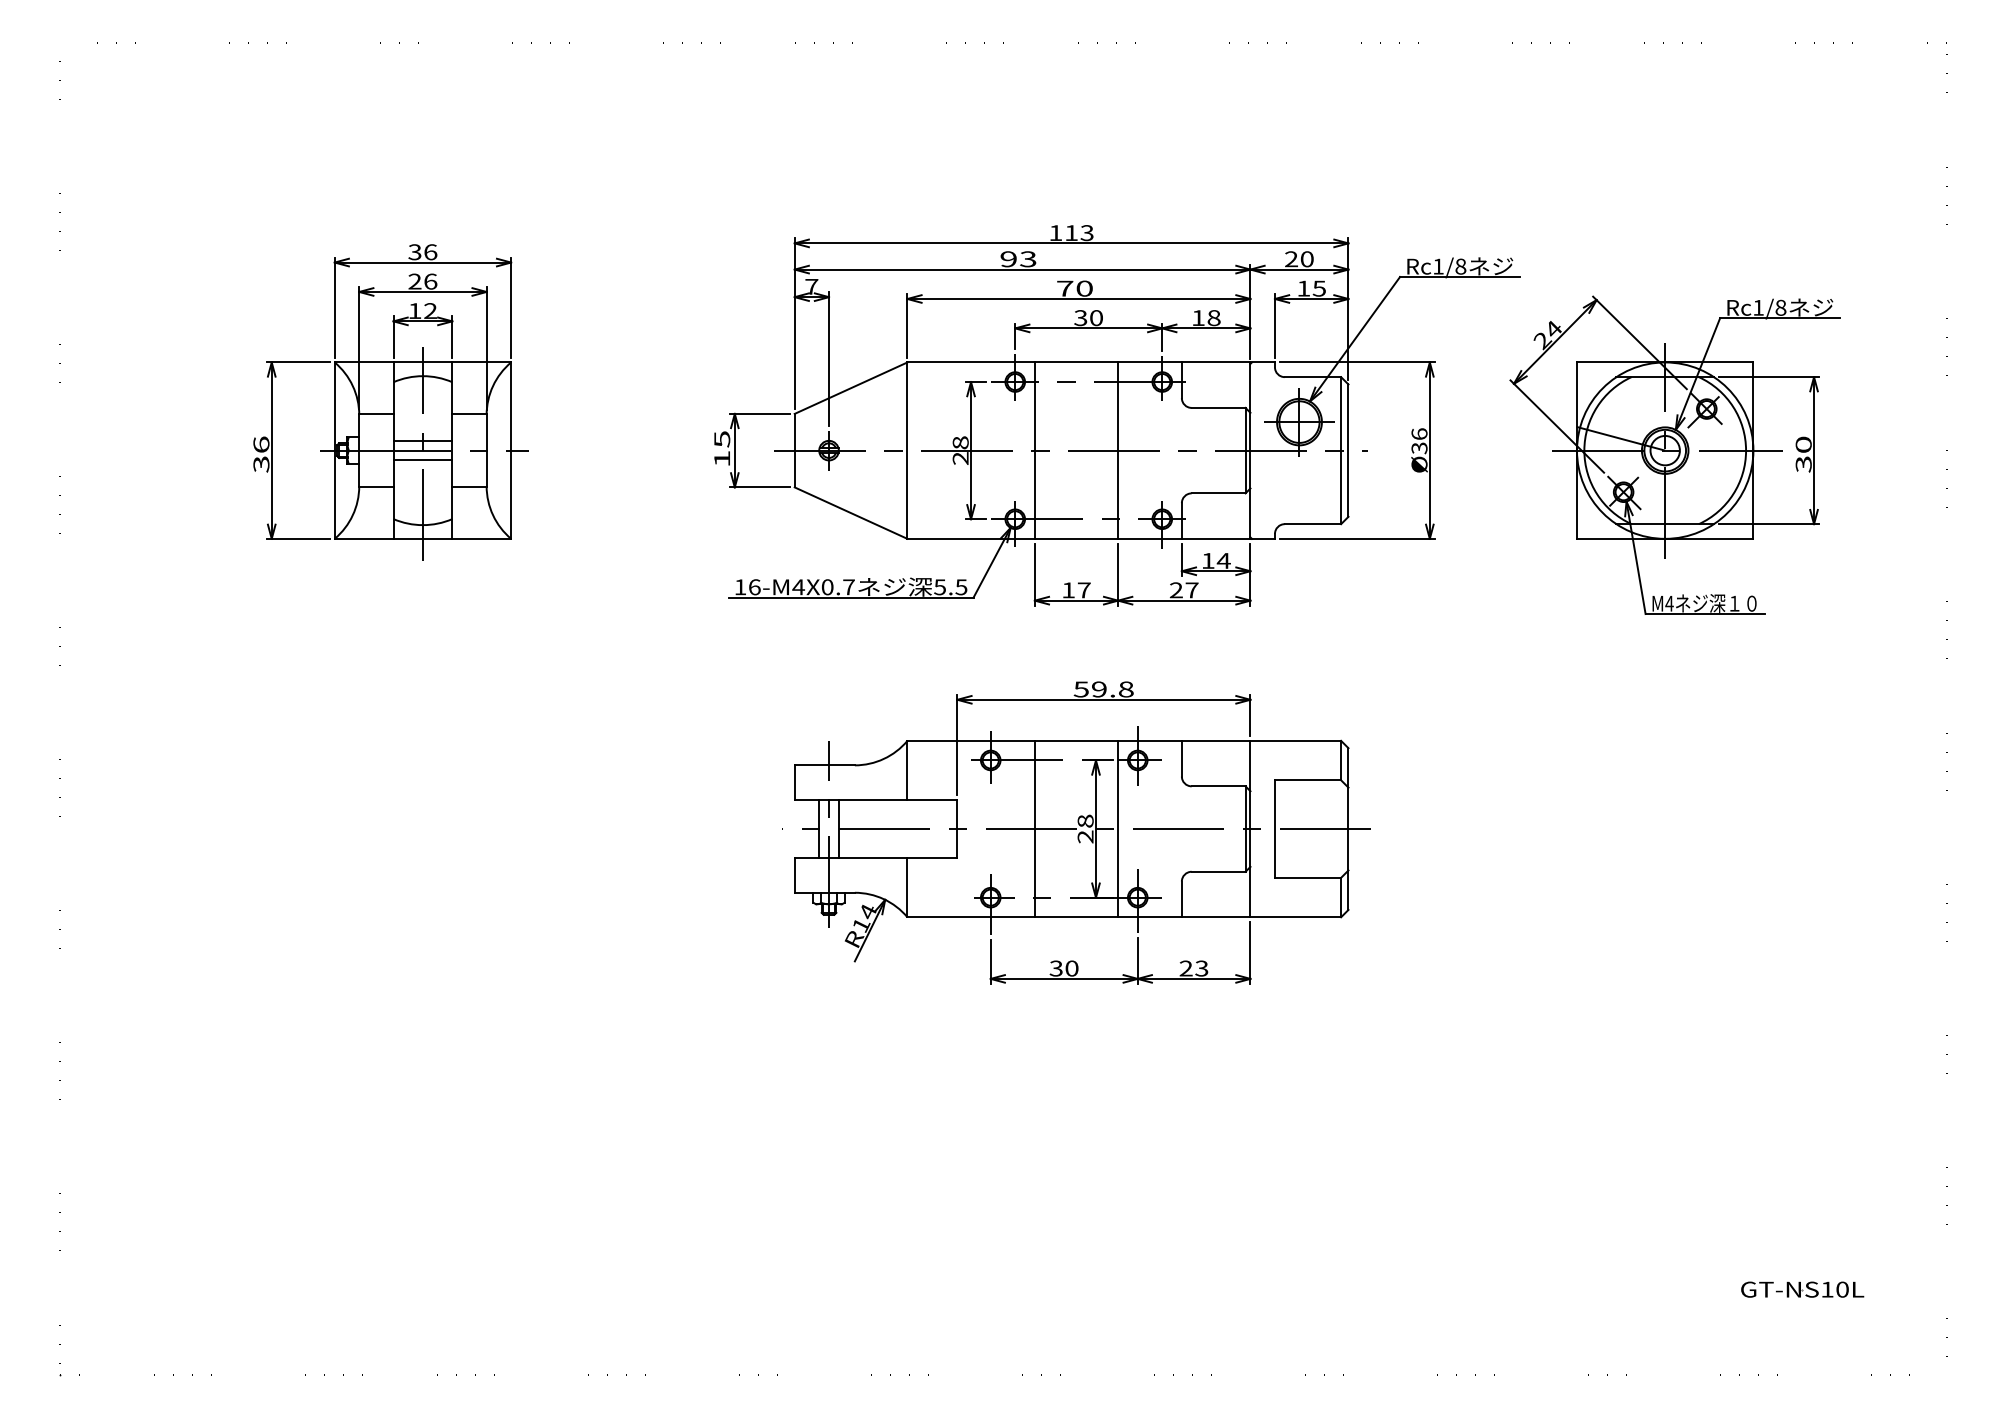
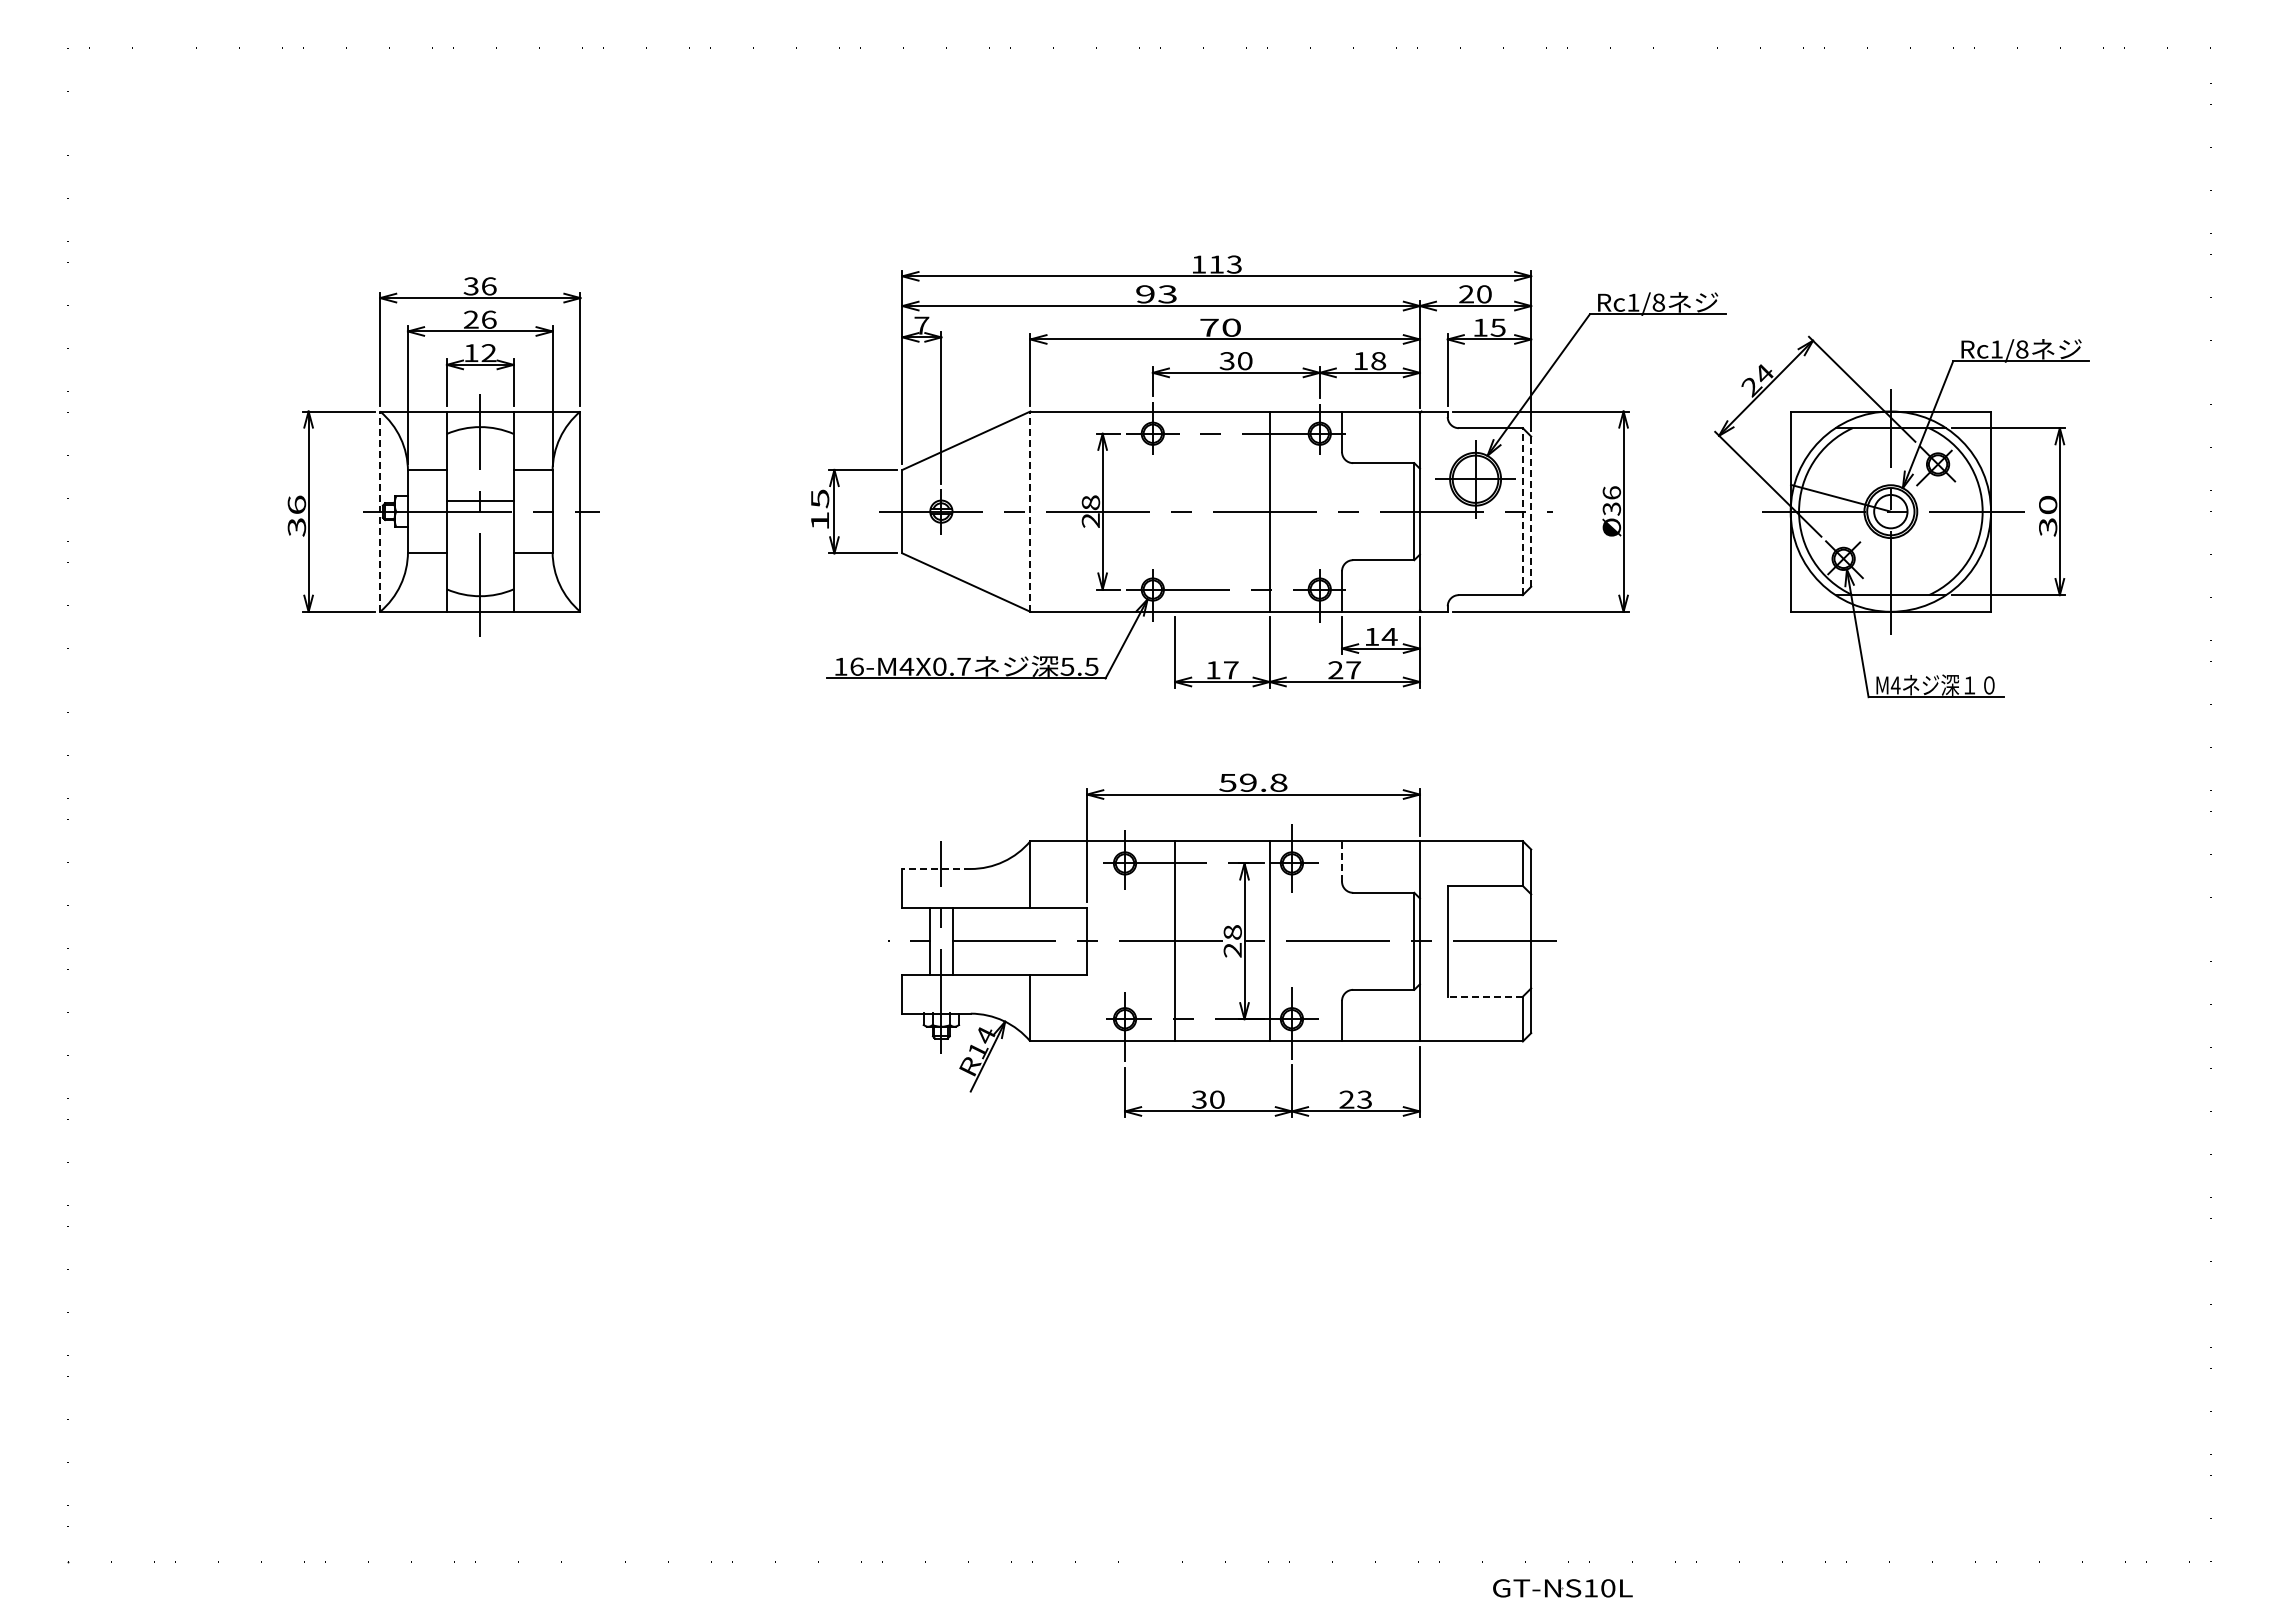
line: (335, 450) -> (380, 511), solid -> dashed
line: (907, 450) -> (1030, 511), solid -> dashed
line: (1035, 450) -> (1175, 511), removed
line: (1340, 450) -> (1522, 511), solid -> dashed
line: (1348, 451) -> (1531, 512), solid -> dashed
line: (422, 460) -> (479, 522), removed
line: (1182, 757) -> (1342, 860), solid -> dashed
line: (824, 765) -> (936, 869), solid -> dashed
line: (1308, 877) -> (1485, 996), solid -> dashed
part: (1802, 1289) -> (1562, 1588), moved

